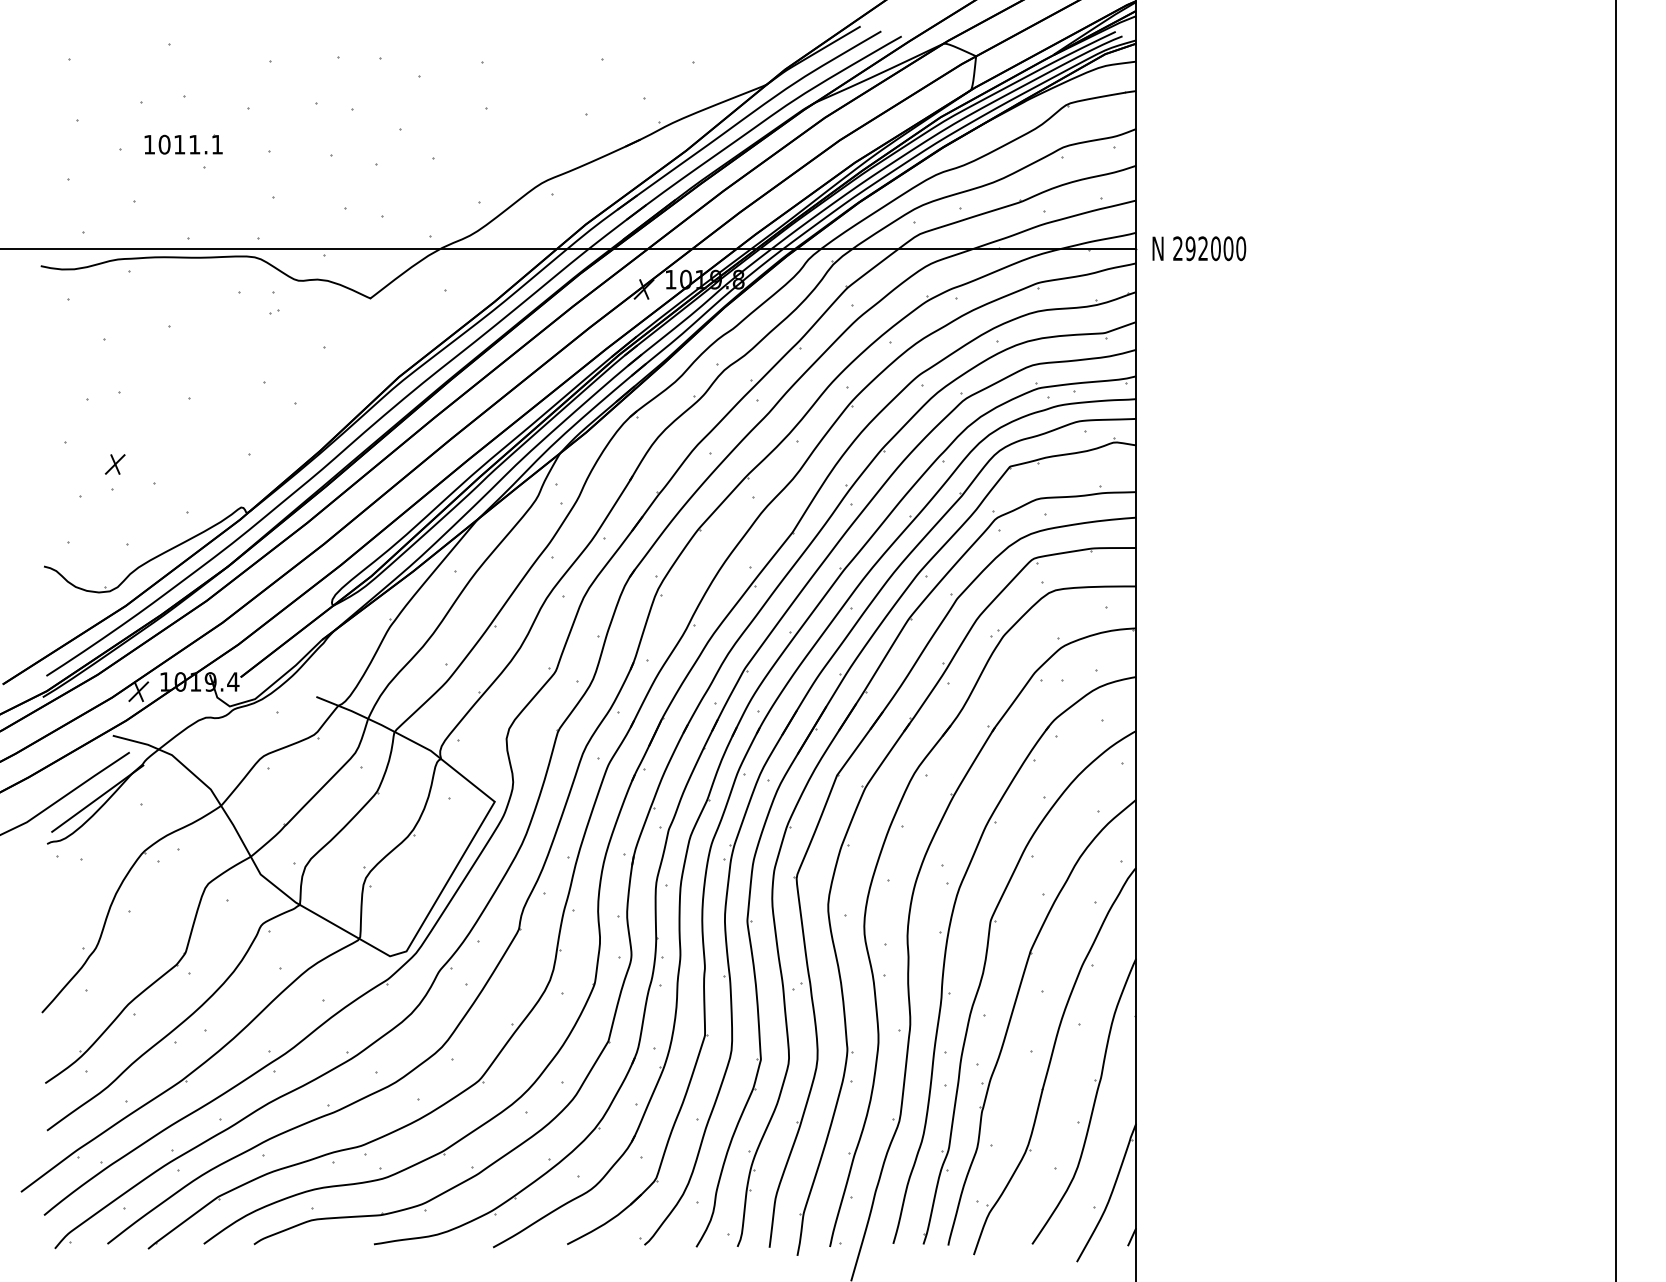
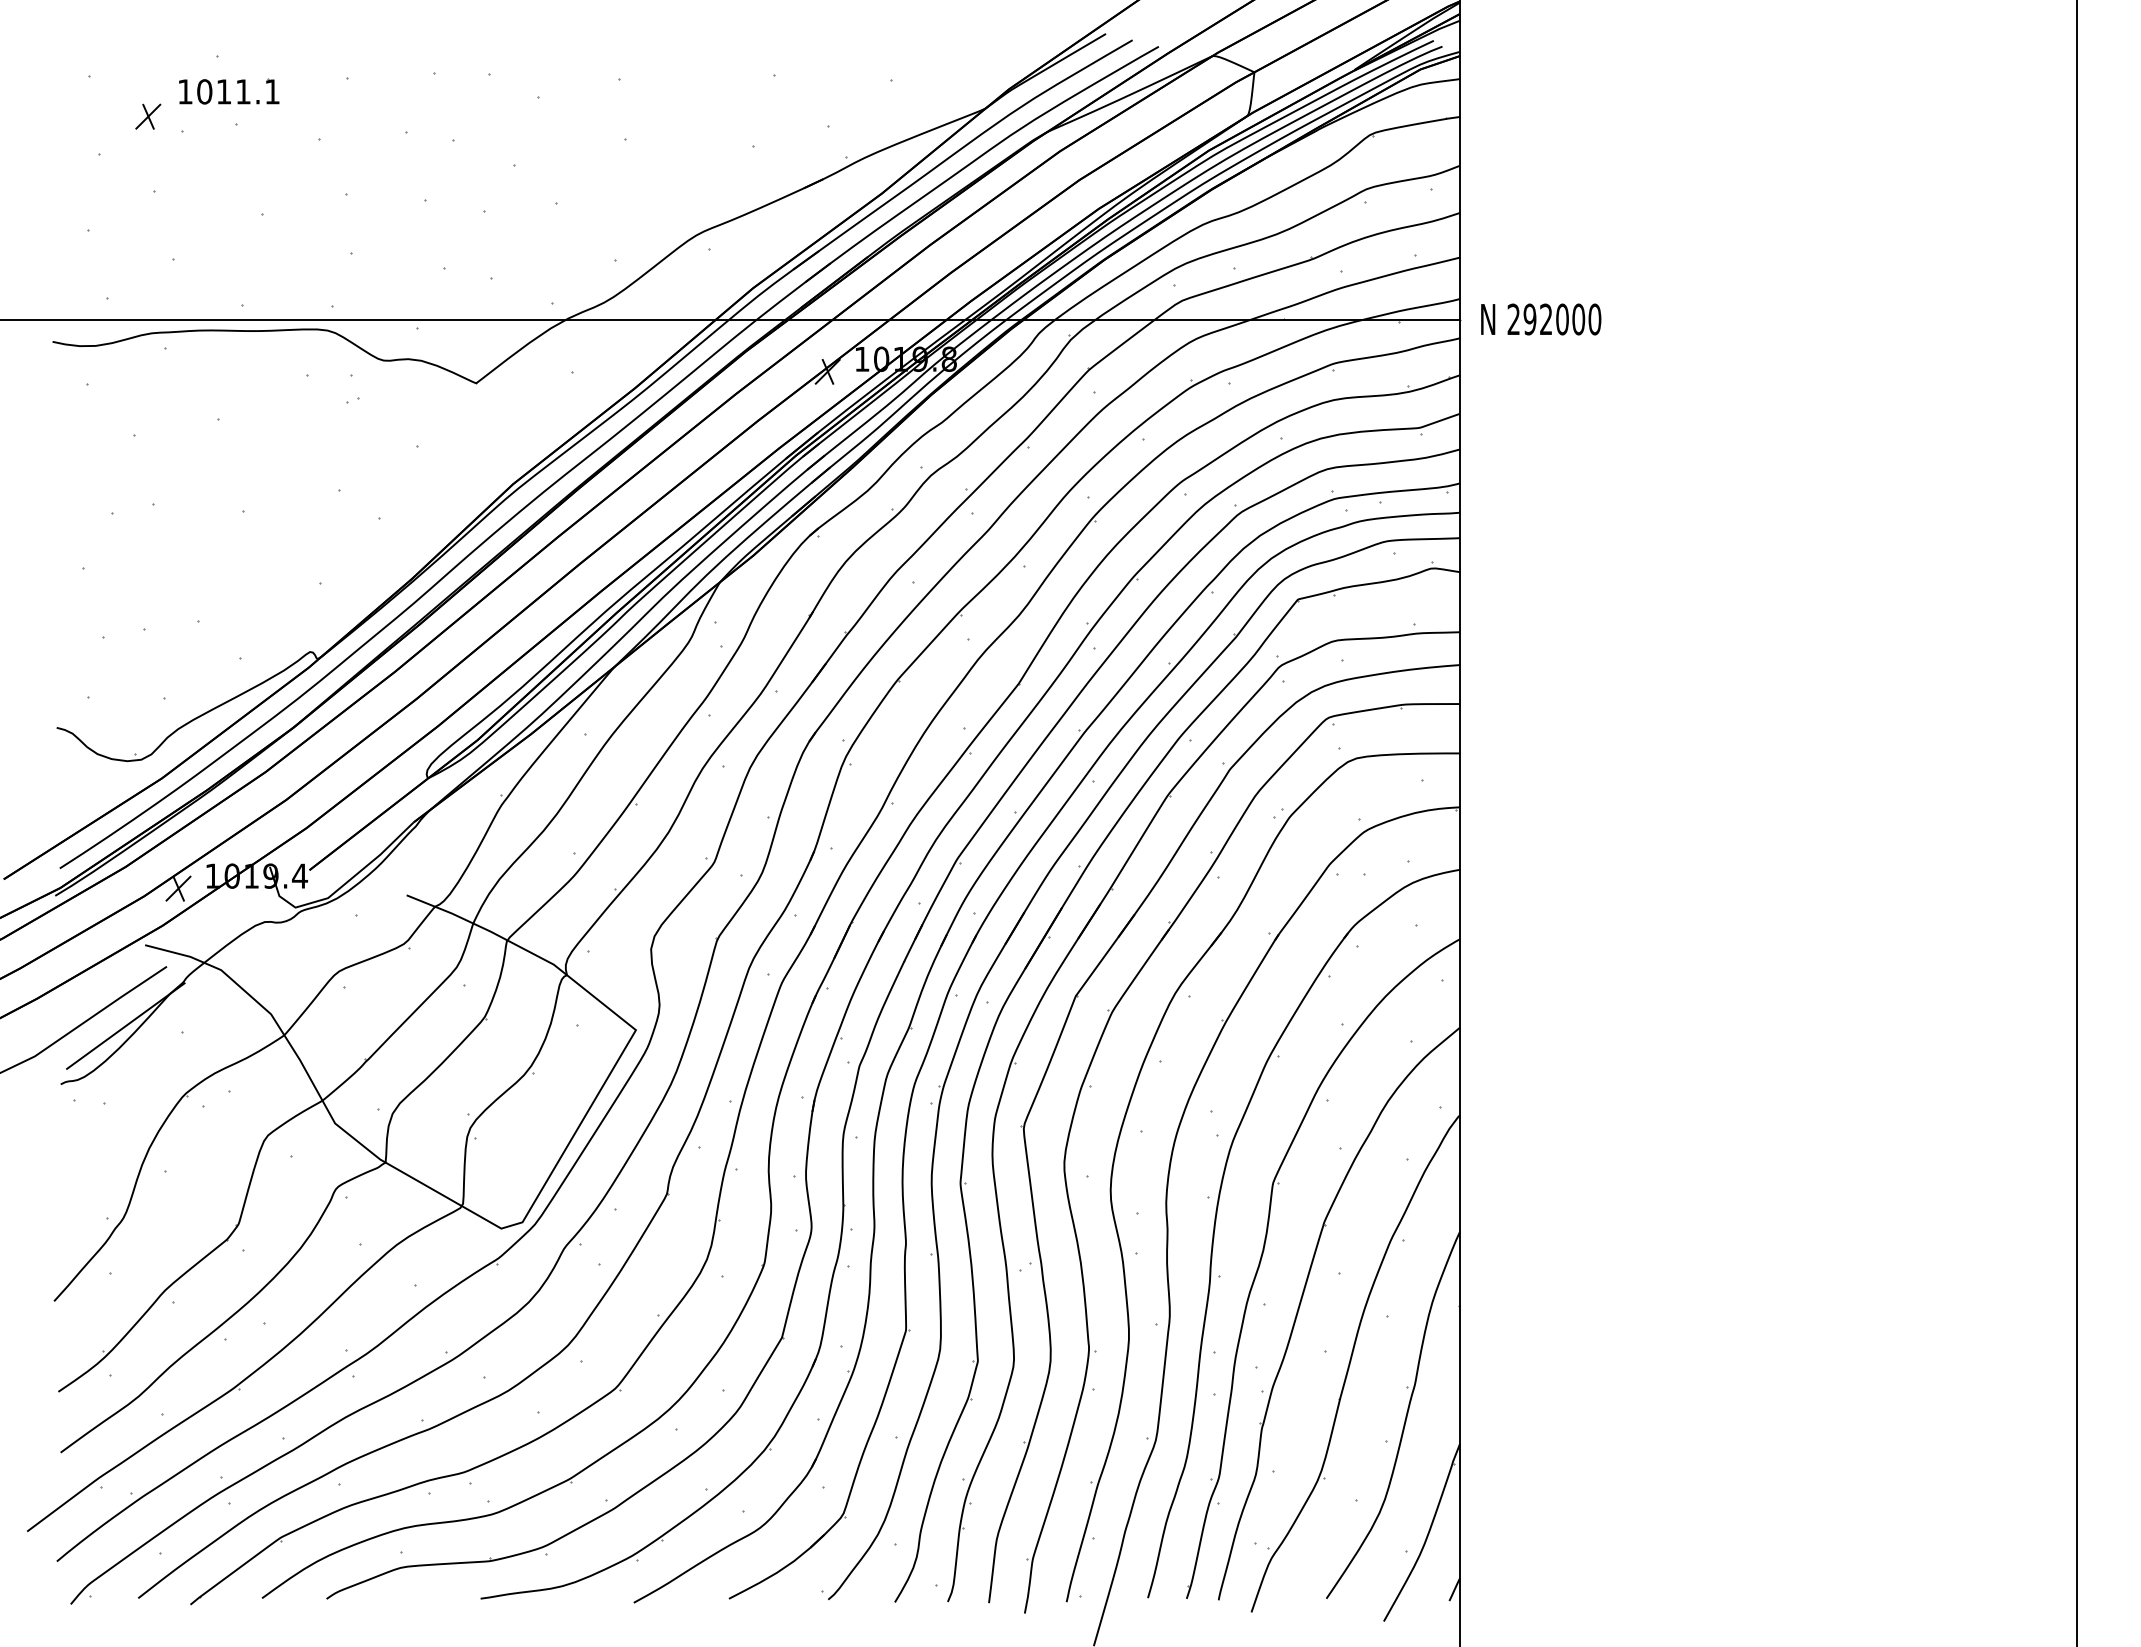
part: (183, 144) -> (229, 91), moved
part: (115, 464) -> (148, 116), moved

